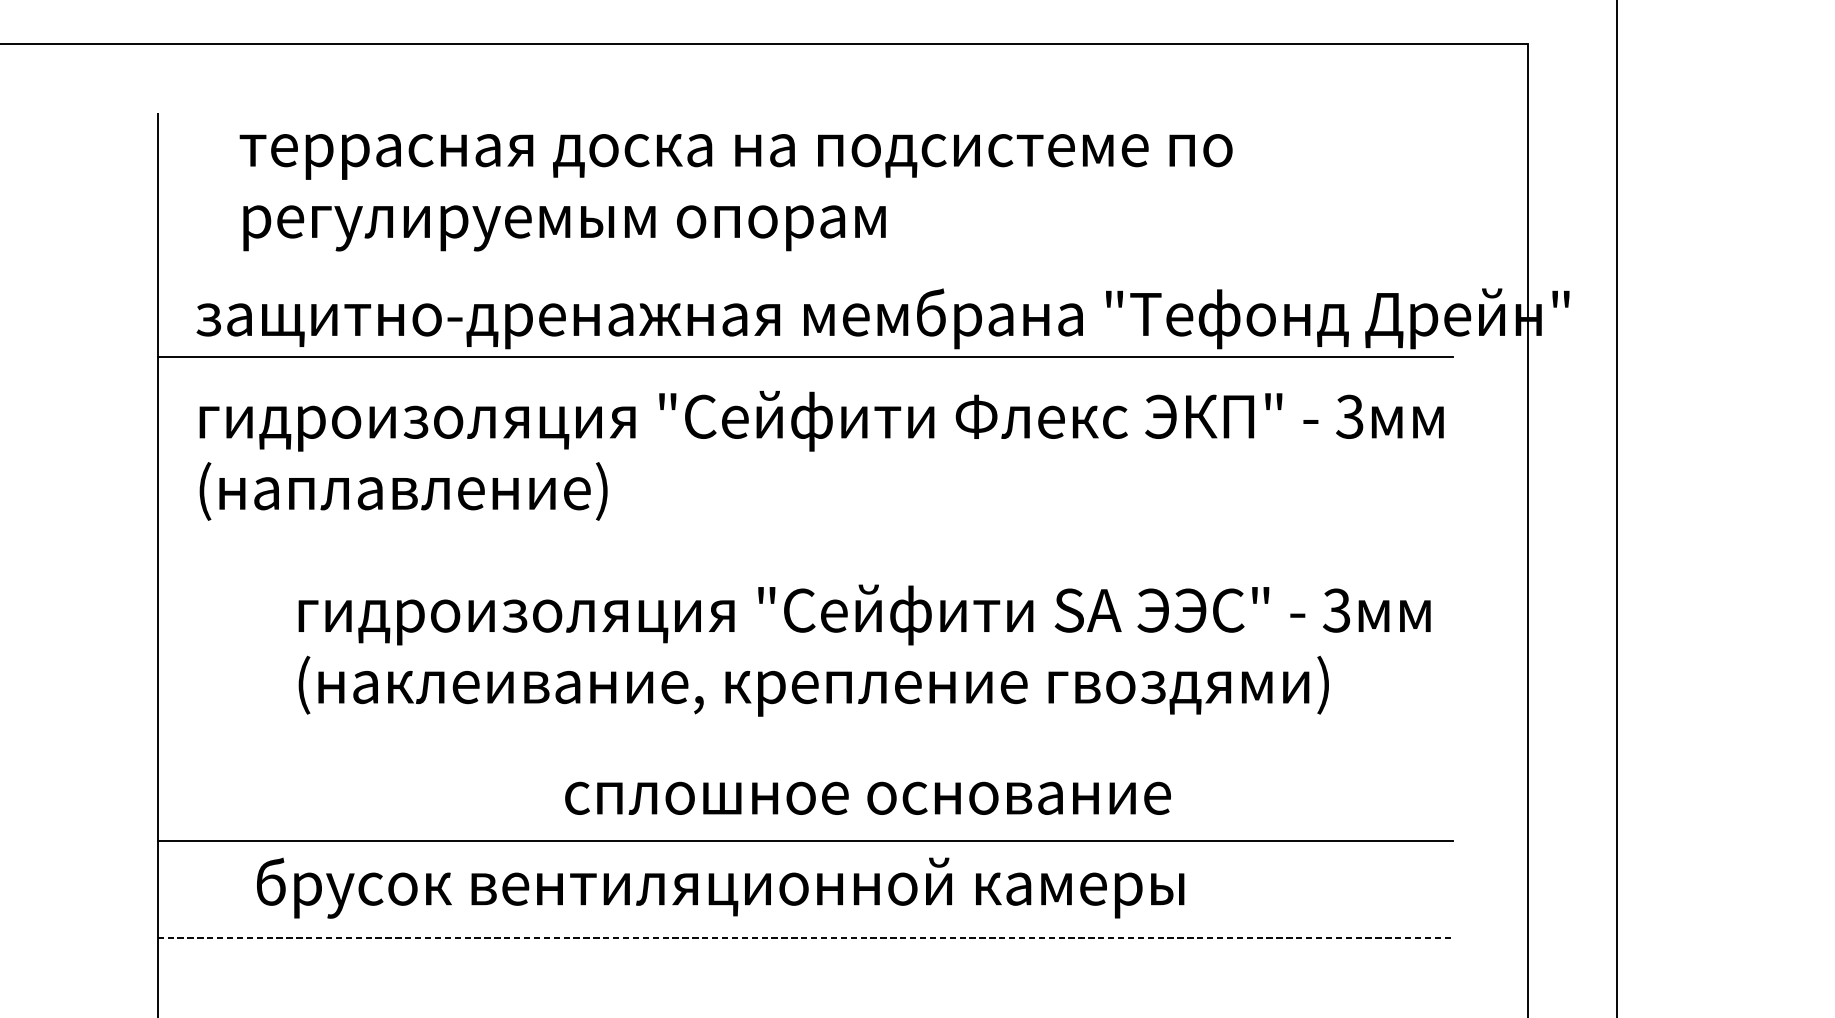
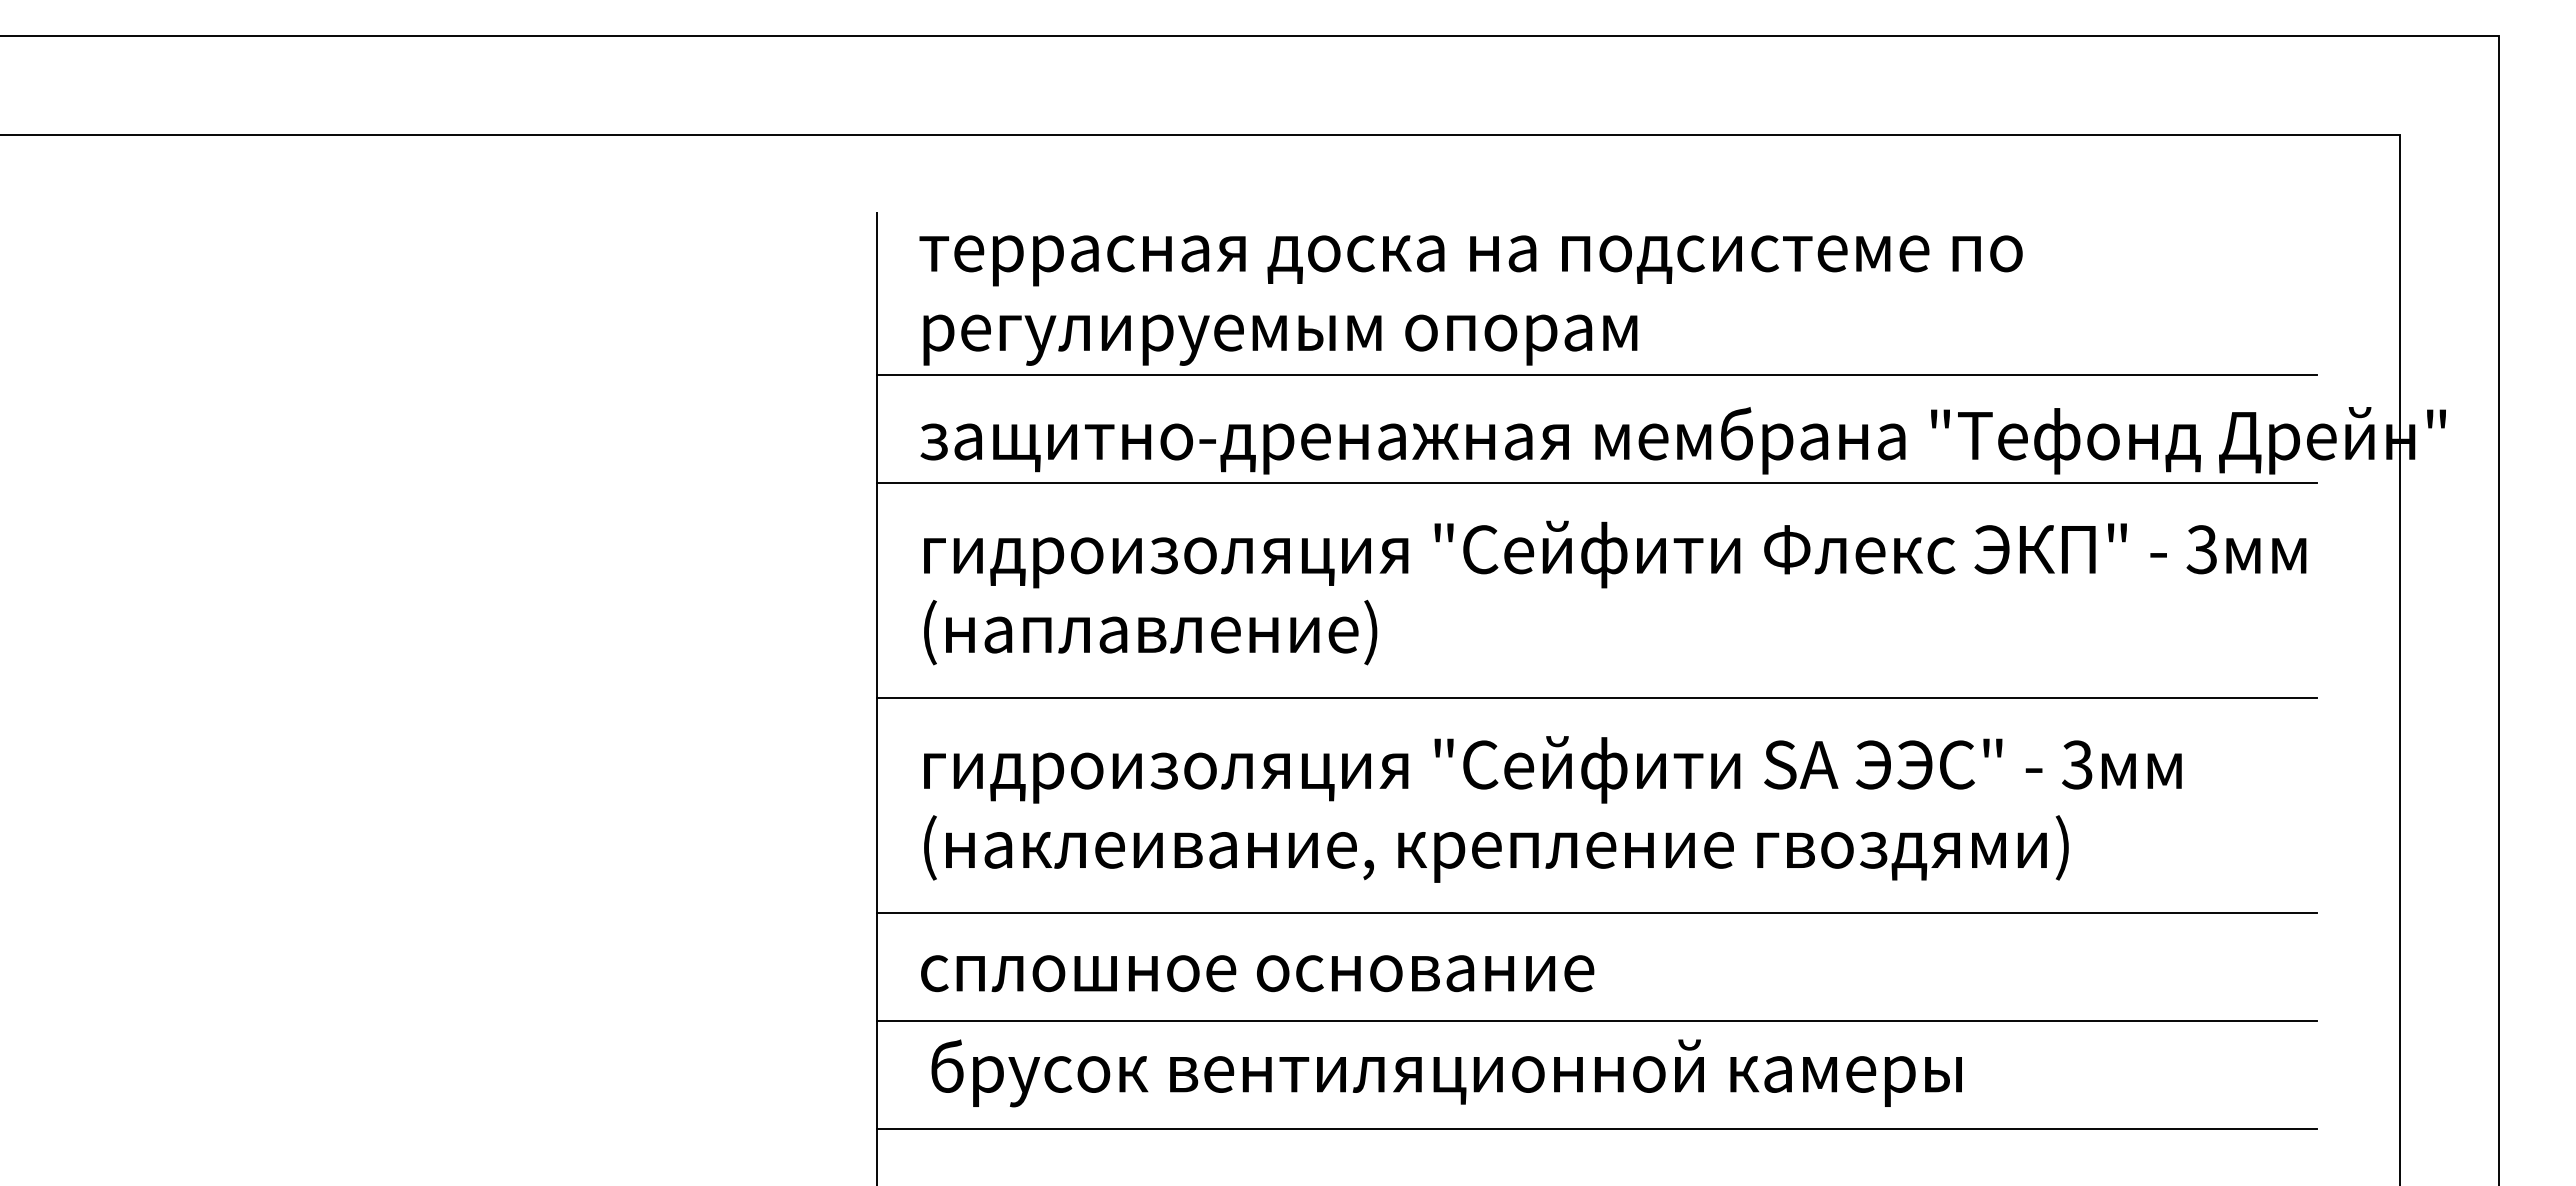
text: (735, 192) -> (1470, 300), moved
line: (804, 260) -> (1596, 375), added
line: (804, 550) -> (1596, 698), added
text: (864, 650) -> (1552, 809), moved
line: (804, 744) -> (1596, 913), added
text: (867, 798) -> (1257, 973), moved
text: (720, 888) -> (1446, 1073), moved
line: (805, 937) -> (1597, 1128), dashed -> solid

